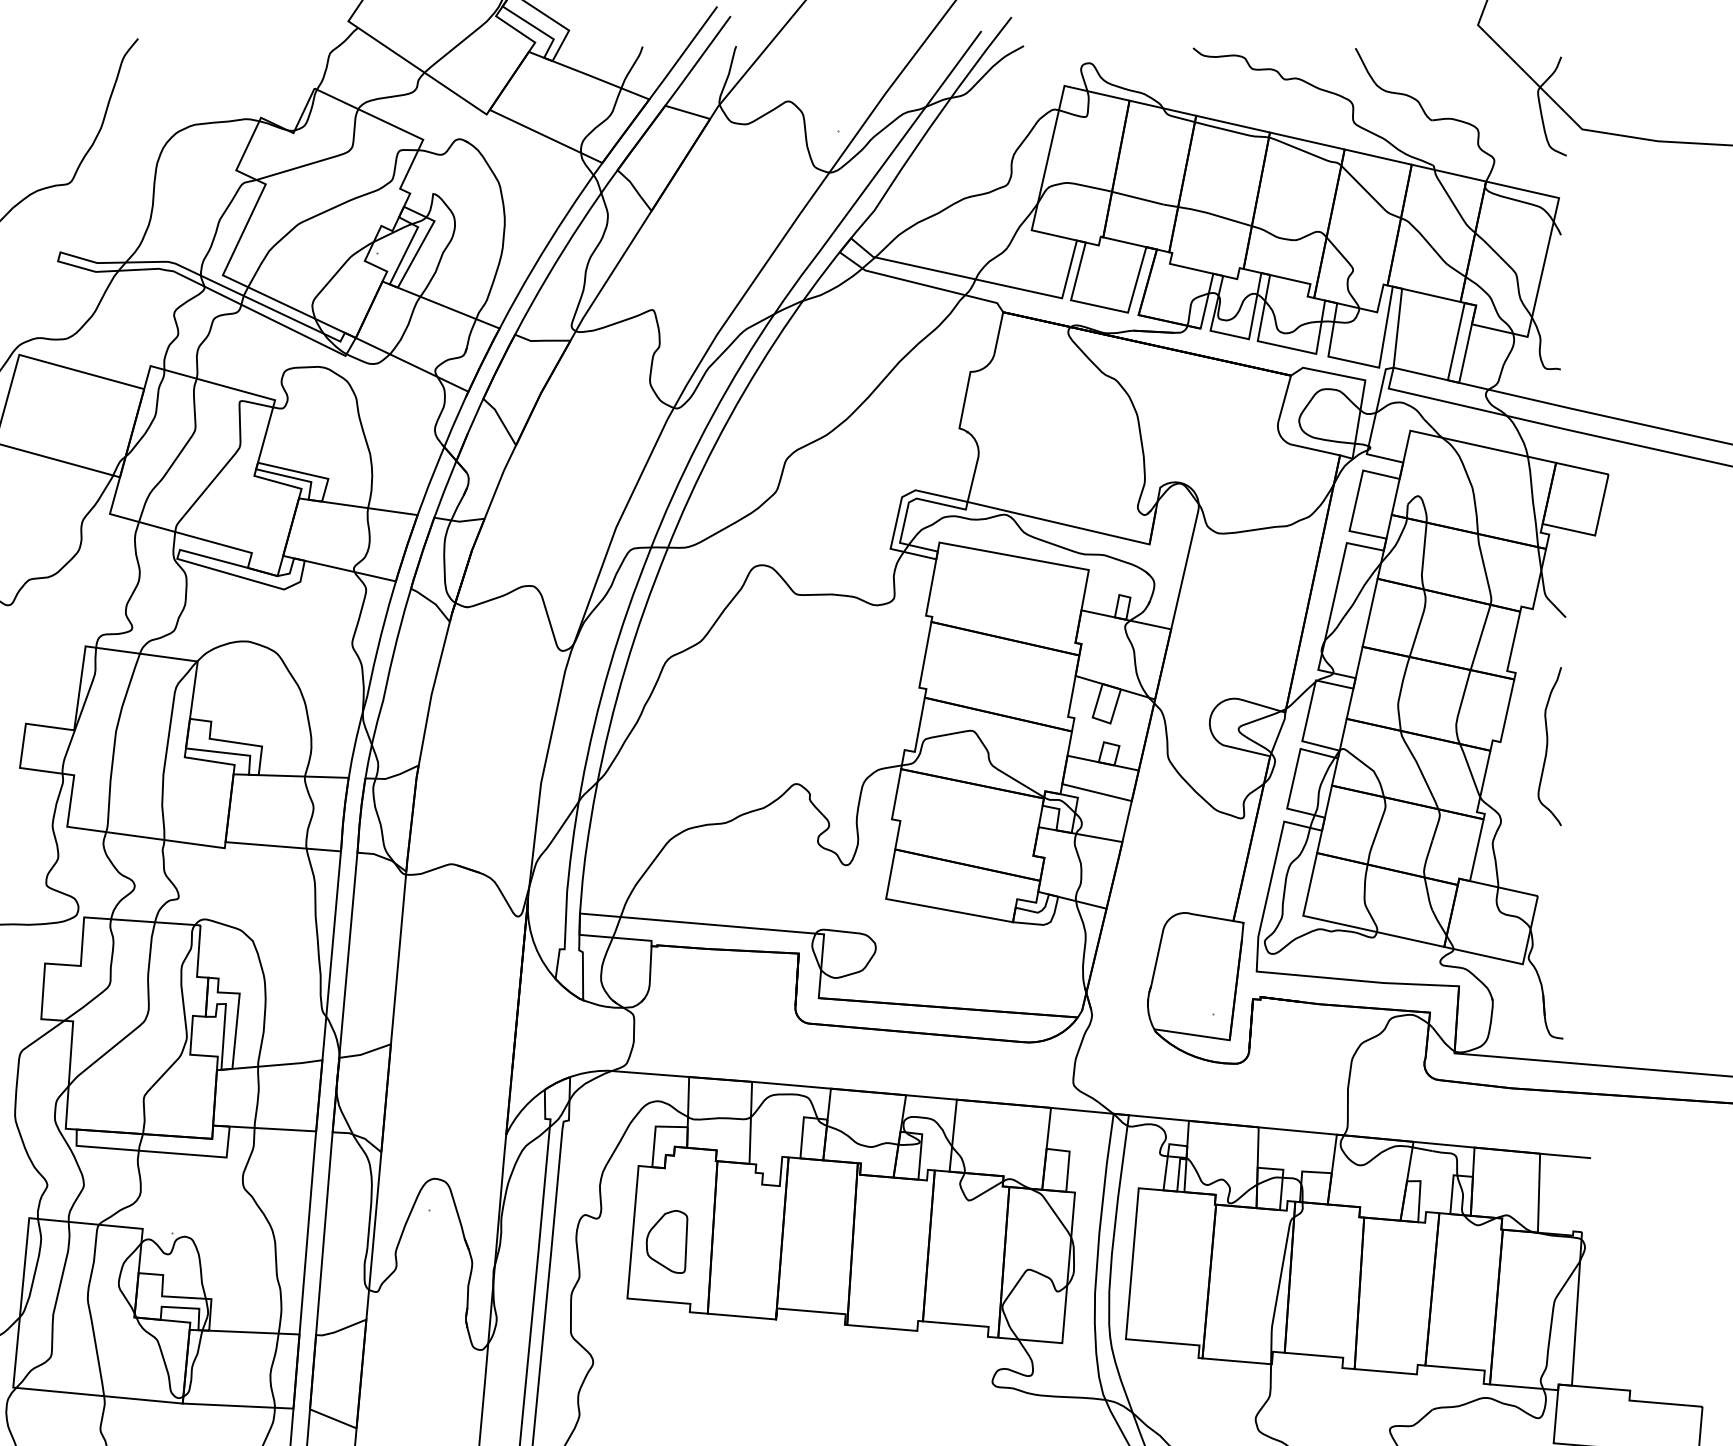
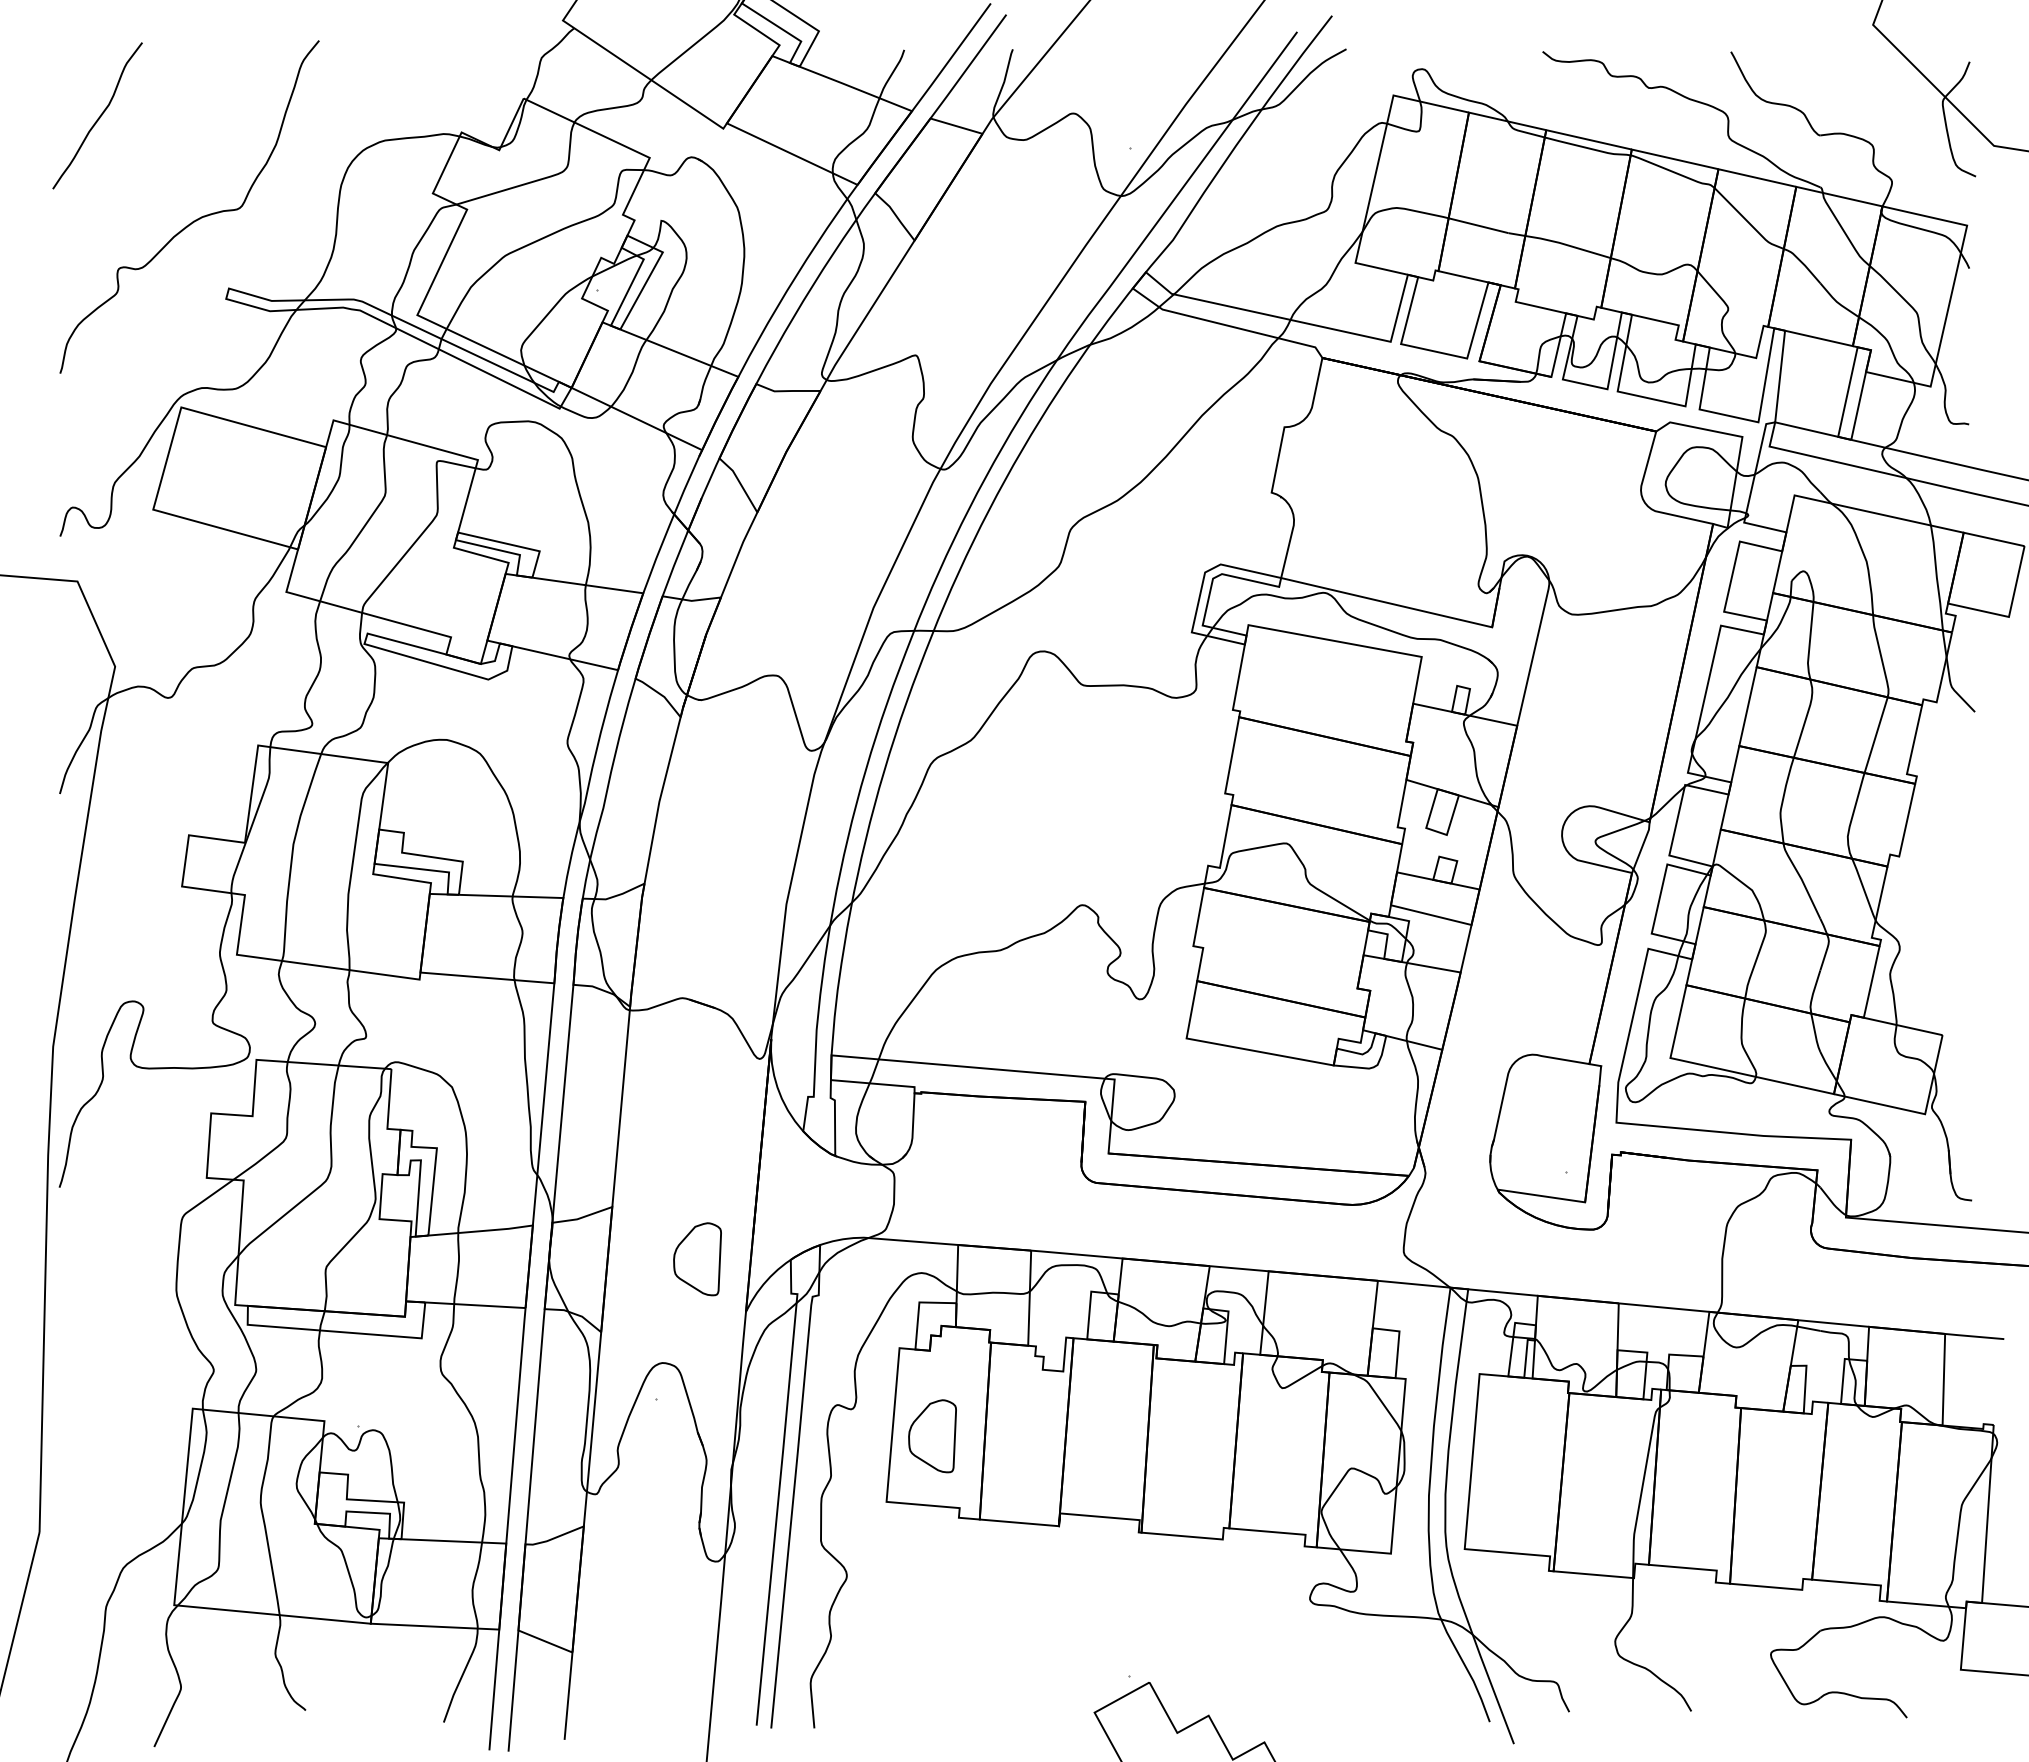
curve: (1548, 746) -> (1954, 861), removed
part: (464, 1089) -> (697, 1259), added

